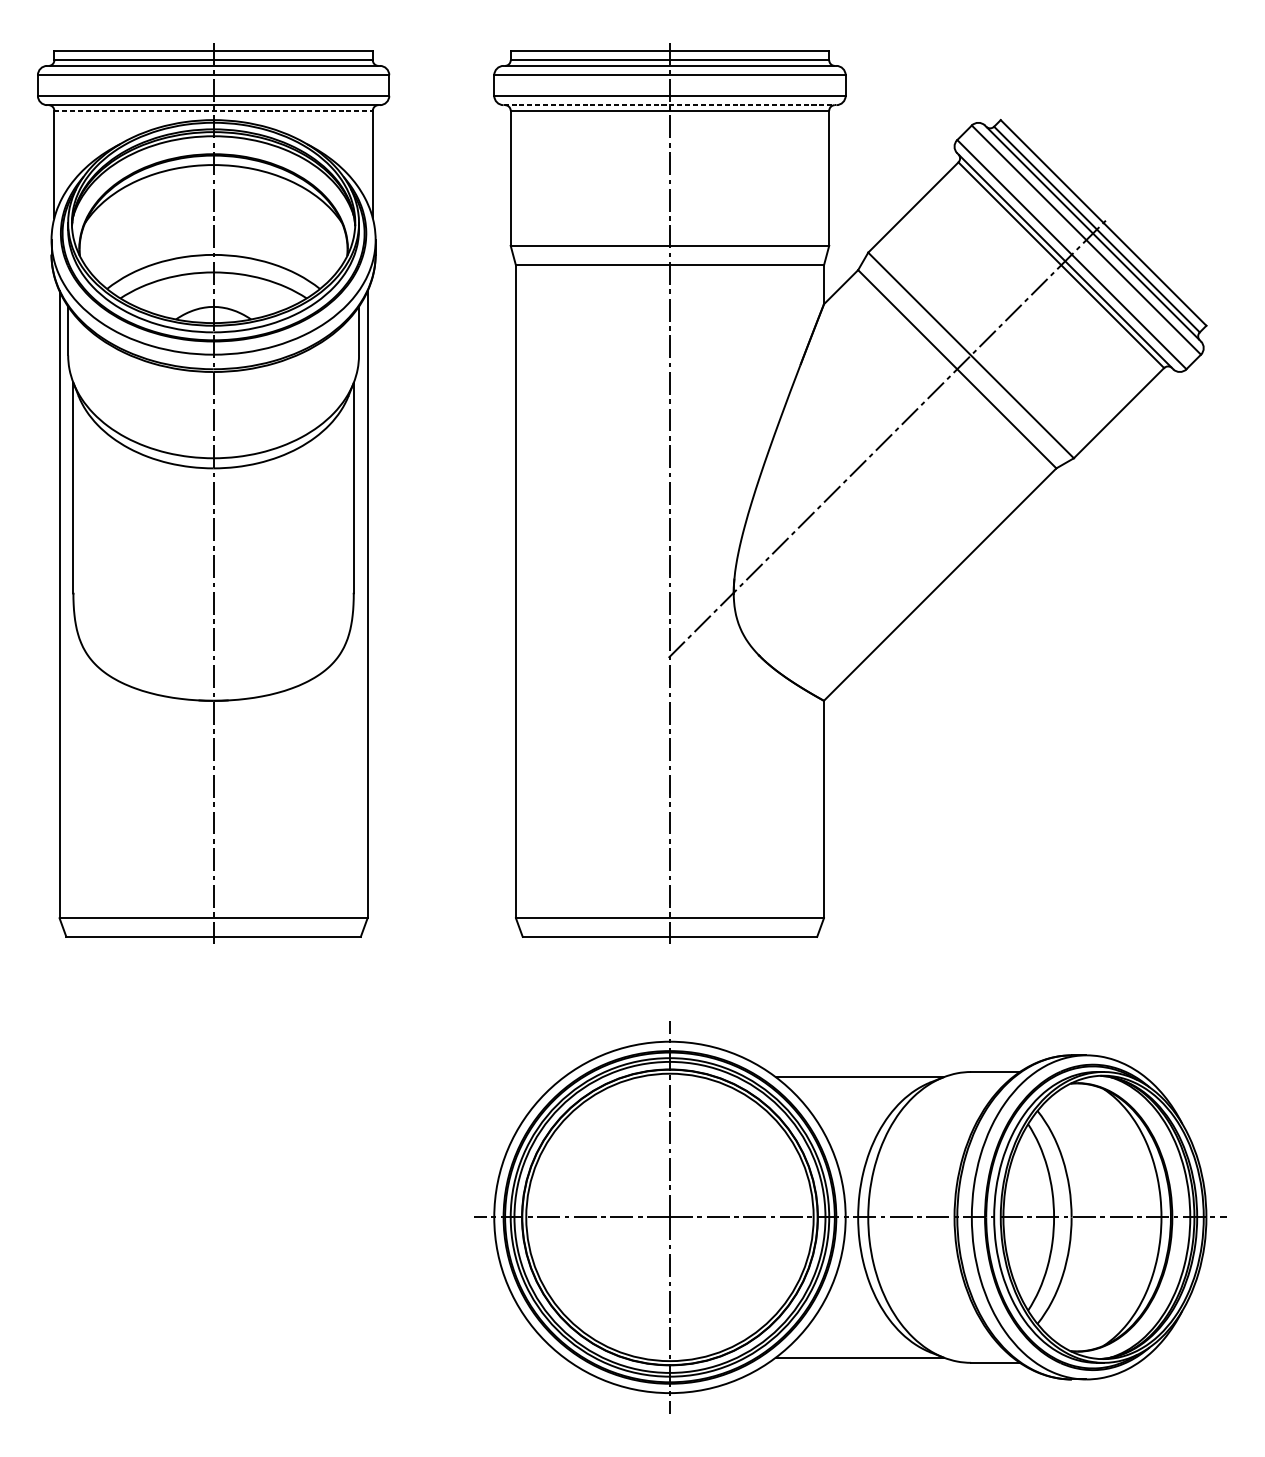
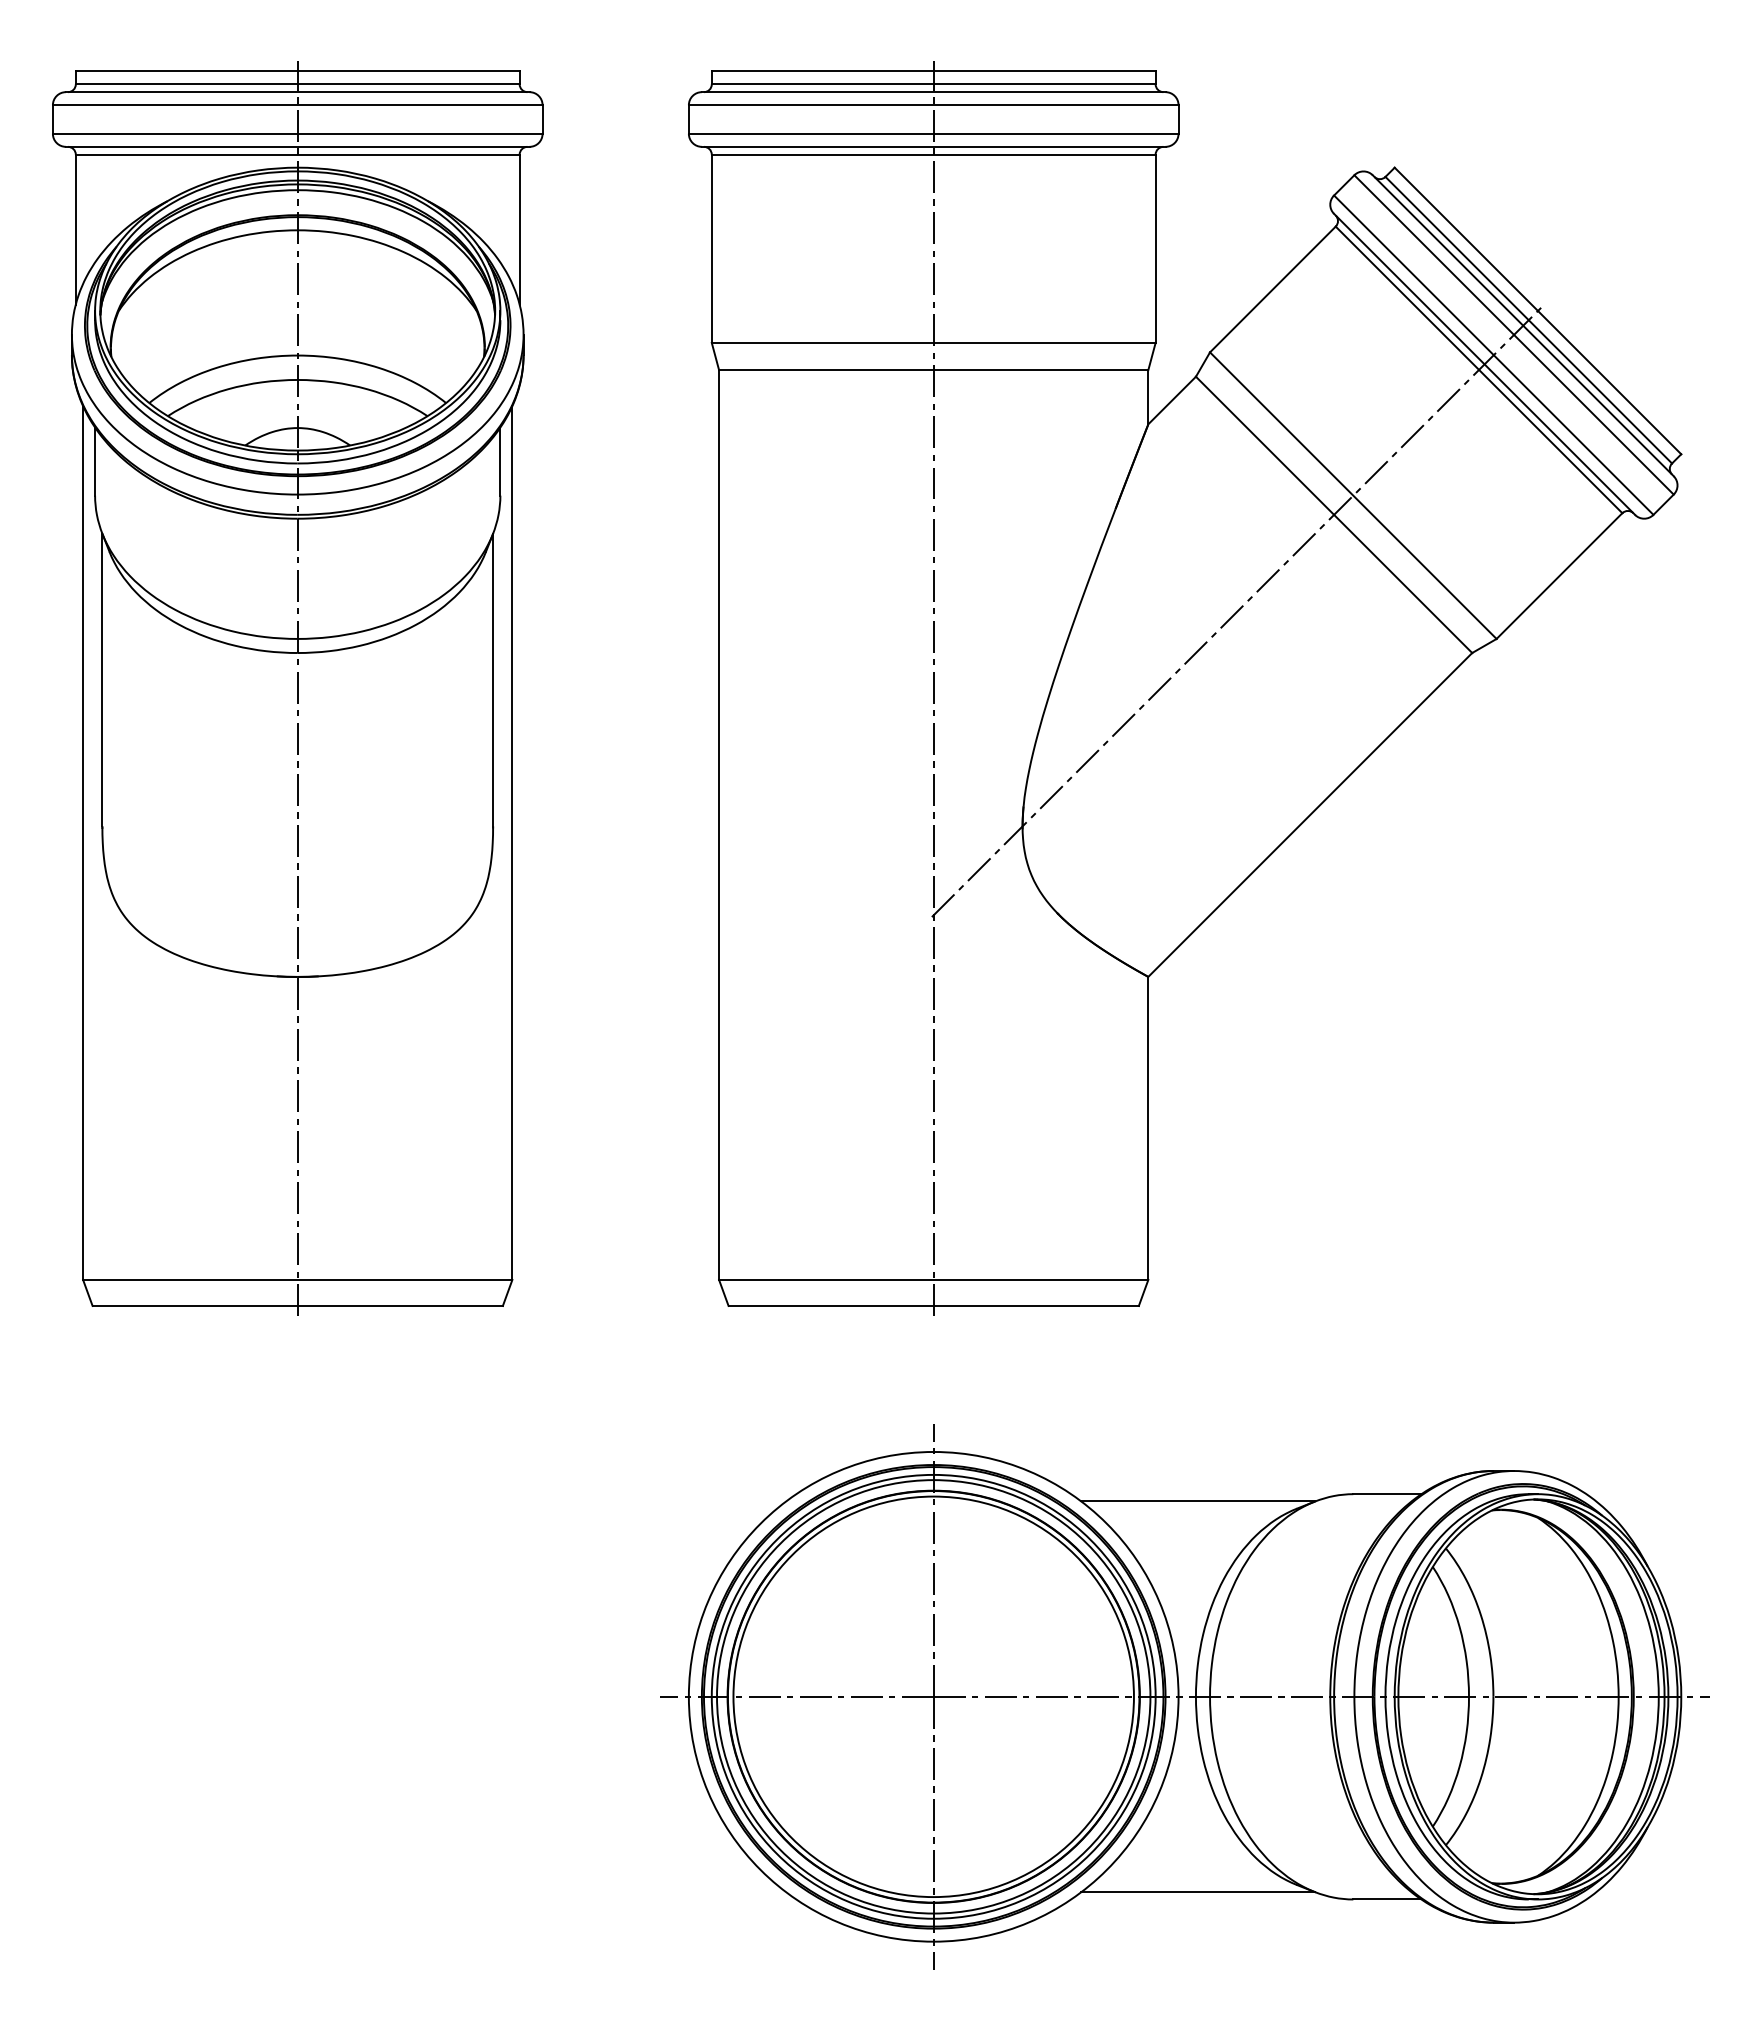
line: (669, 104) -> (933, 146), dashed -> solid
line: (213, 110) -> (297, 154), dashed -> solid

